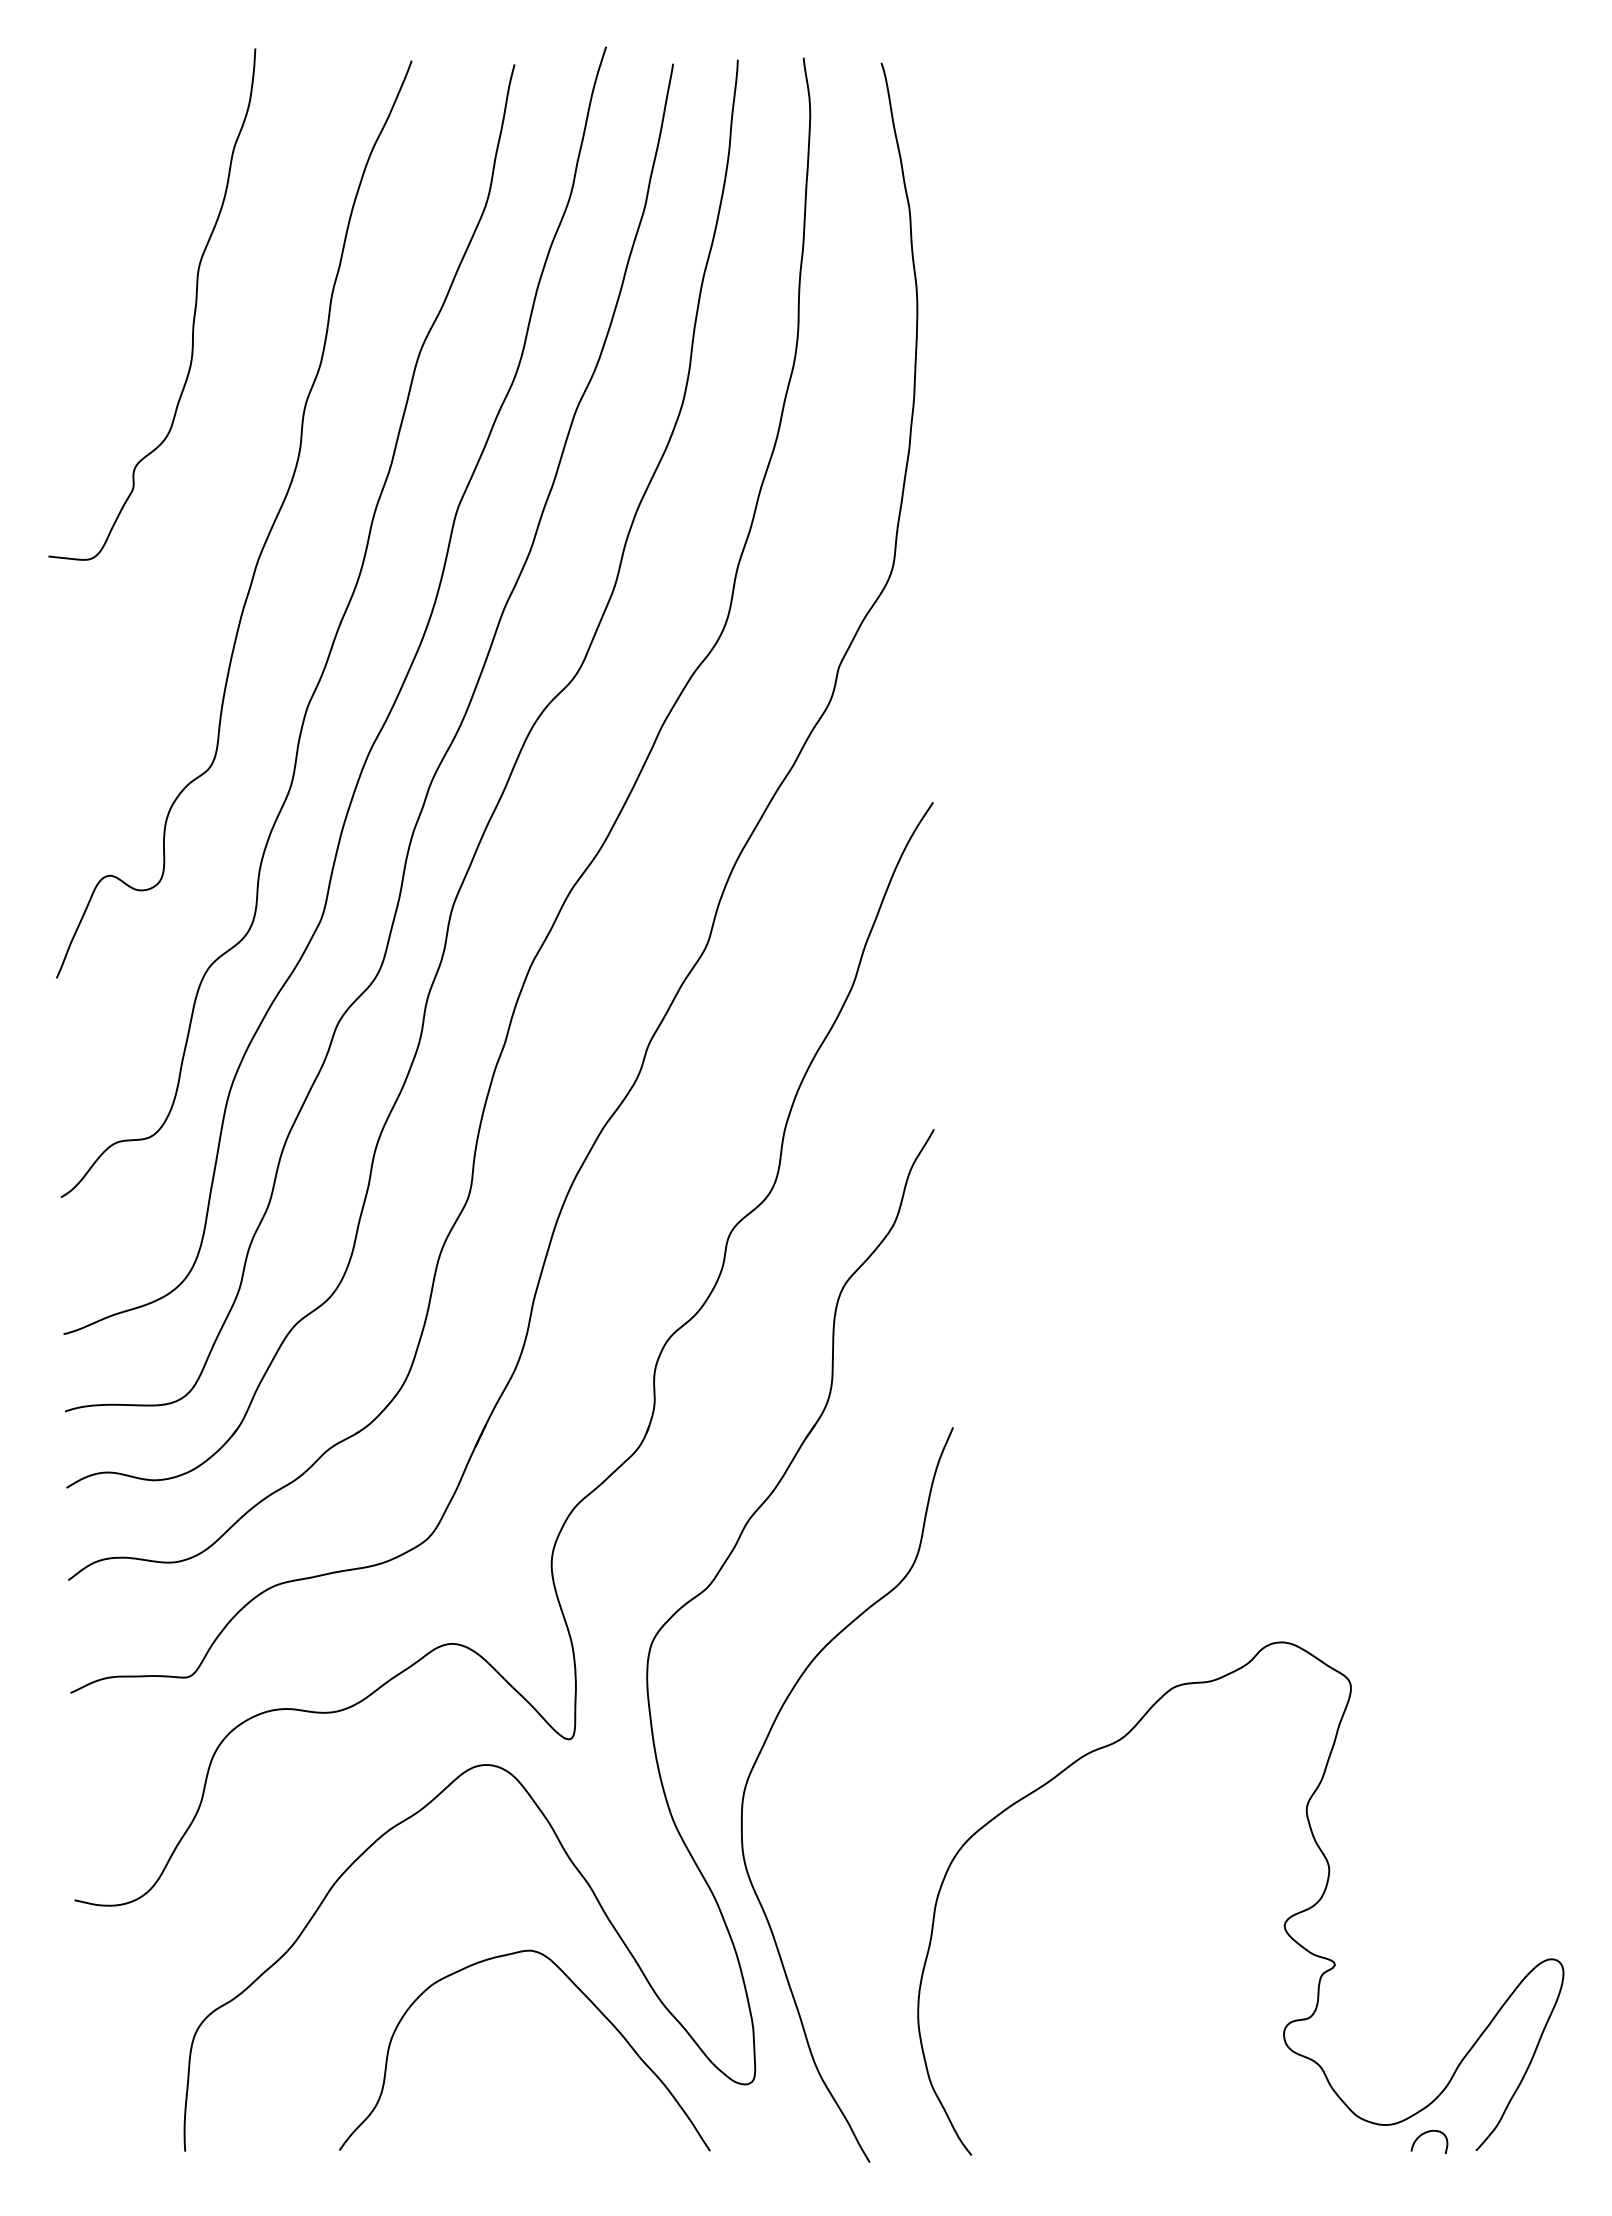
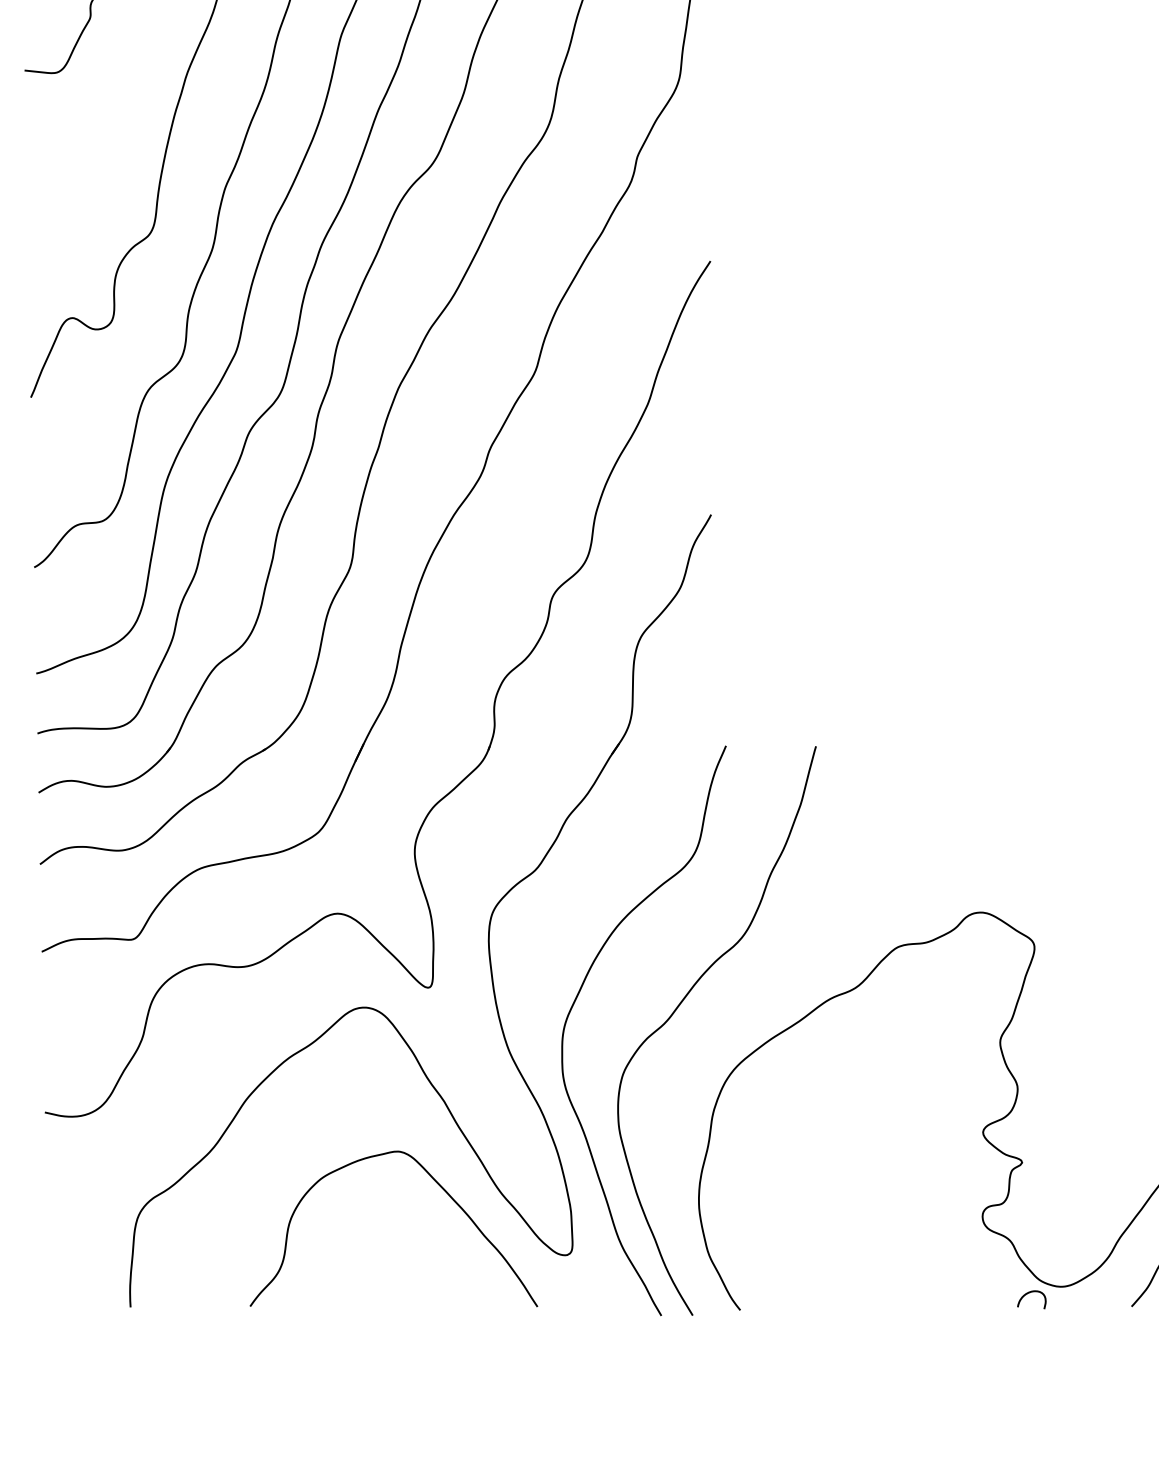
curve: (894, 1761) -> (680, 1004), added
curve: (1426, 2133) -> (1029, 1293), moved

